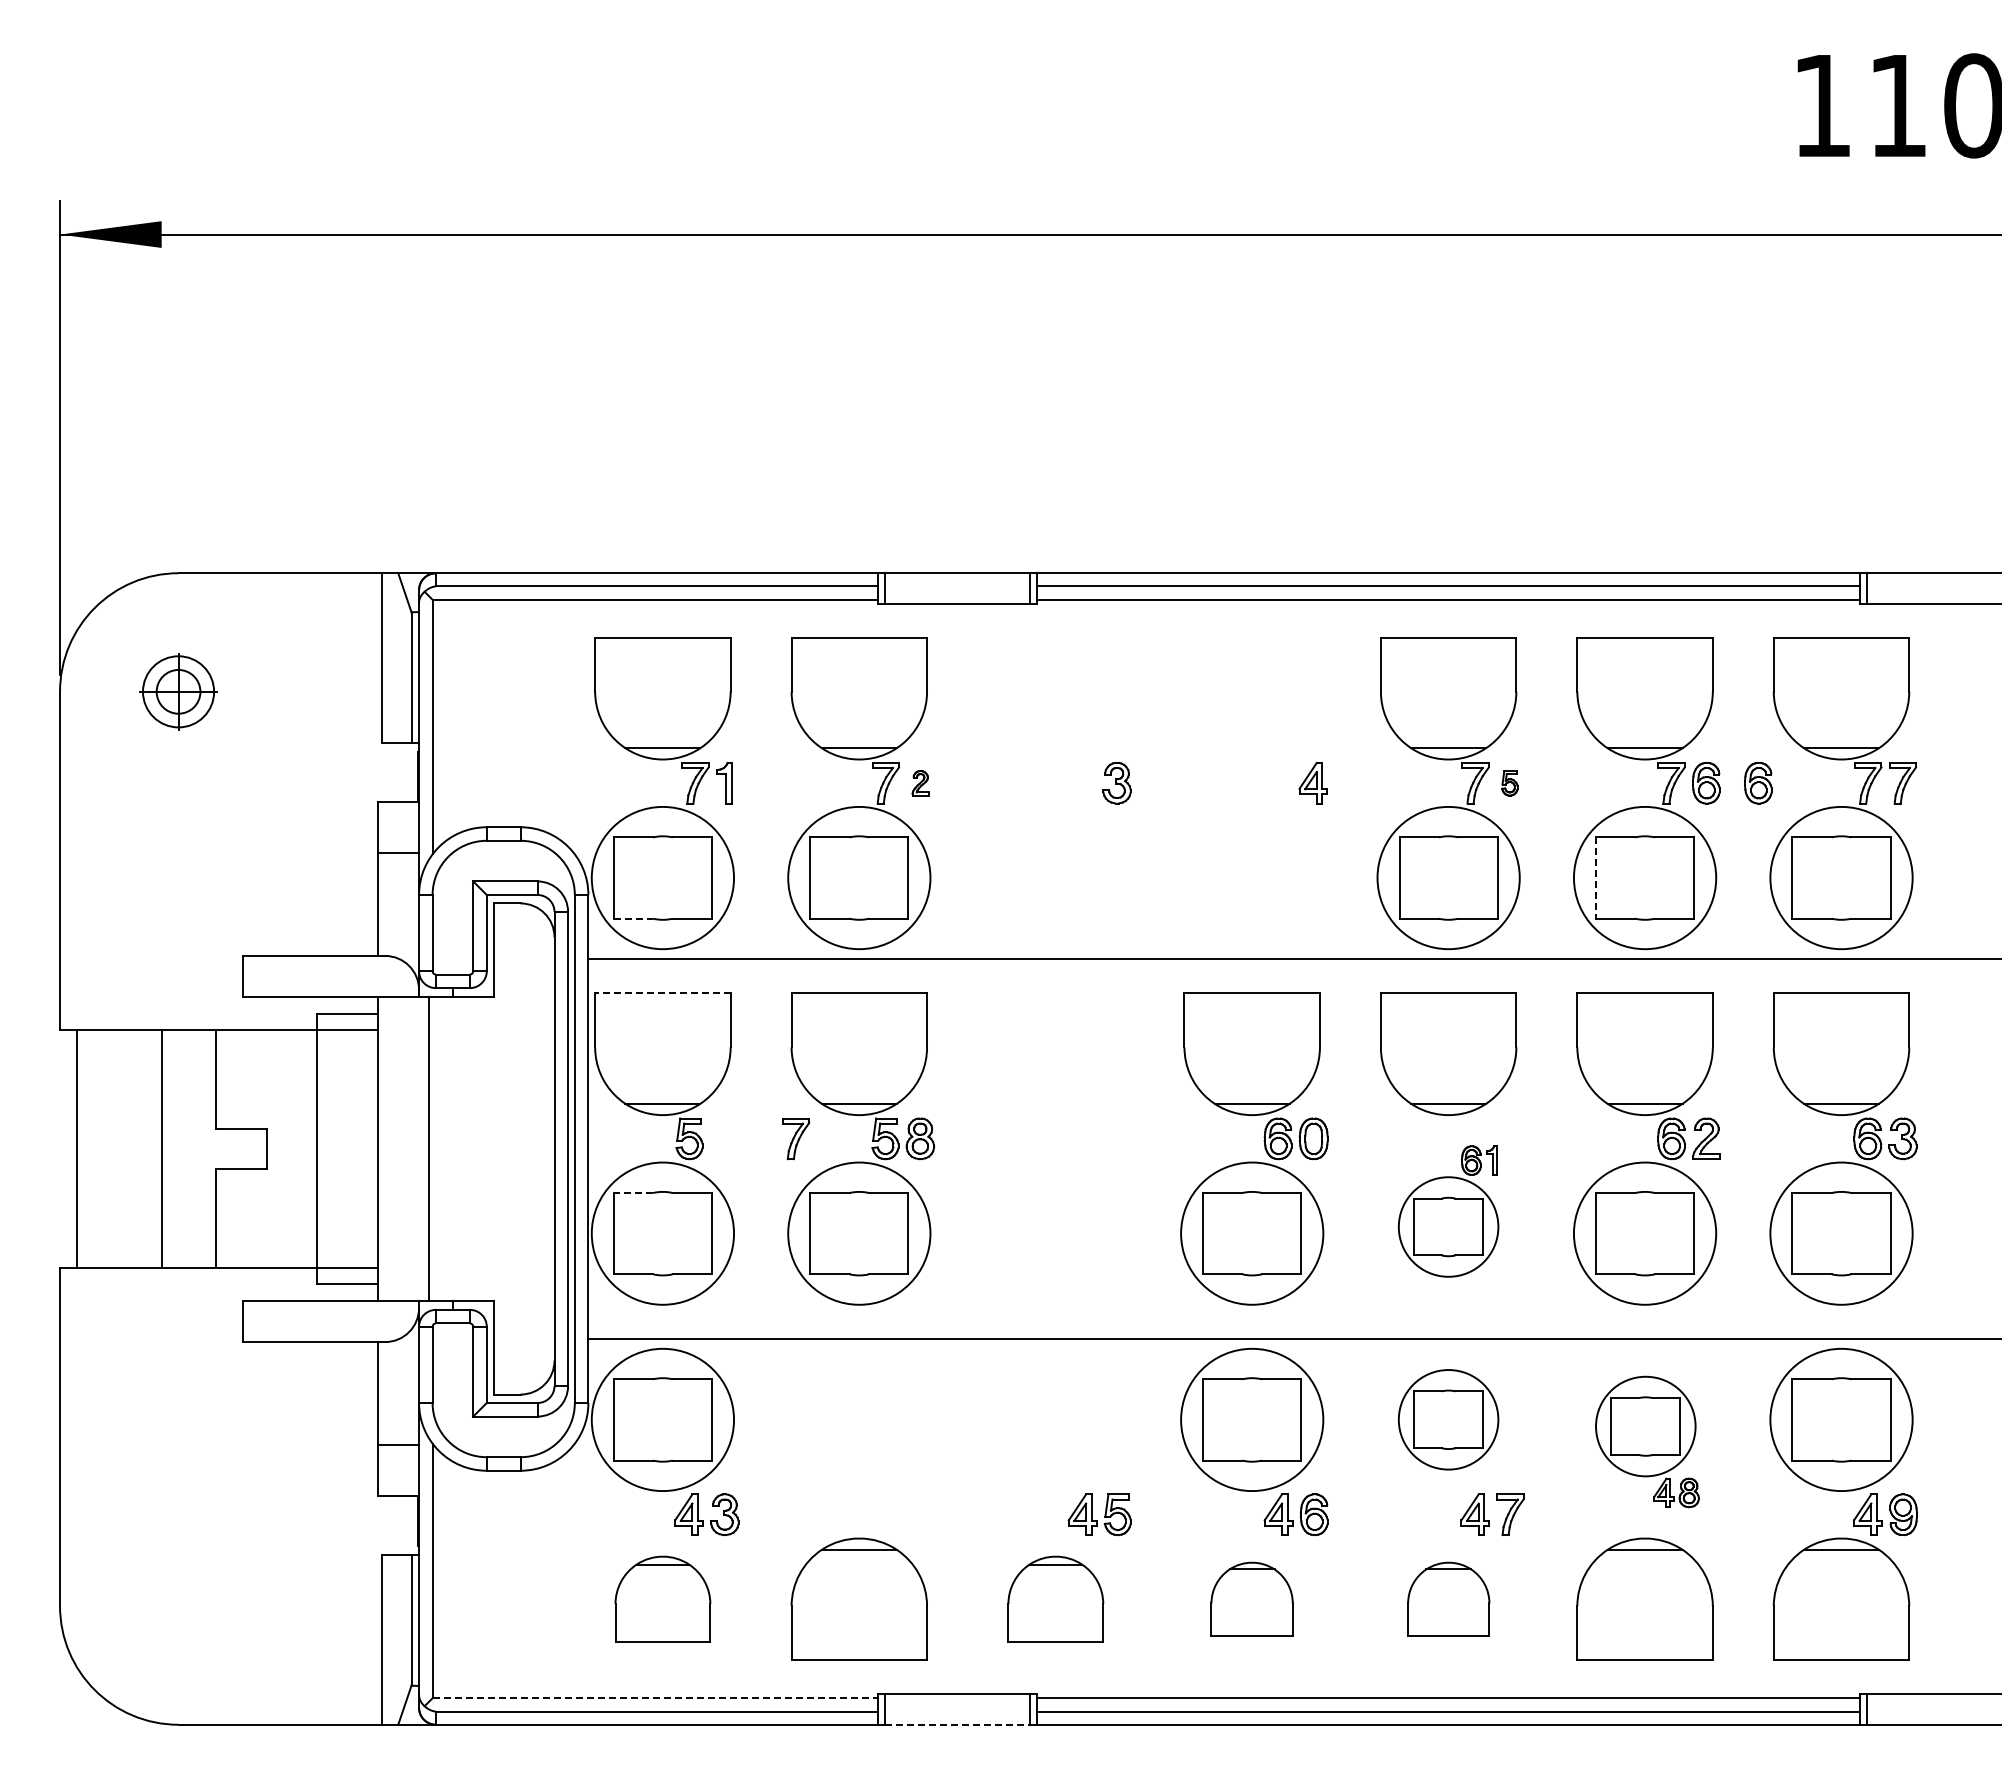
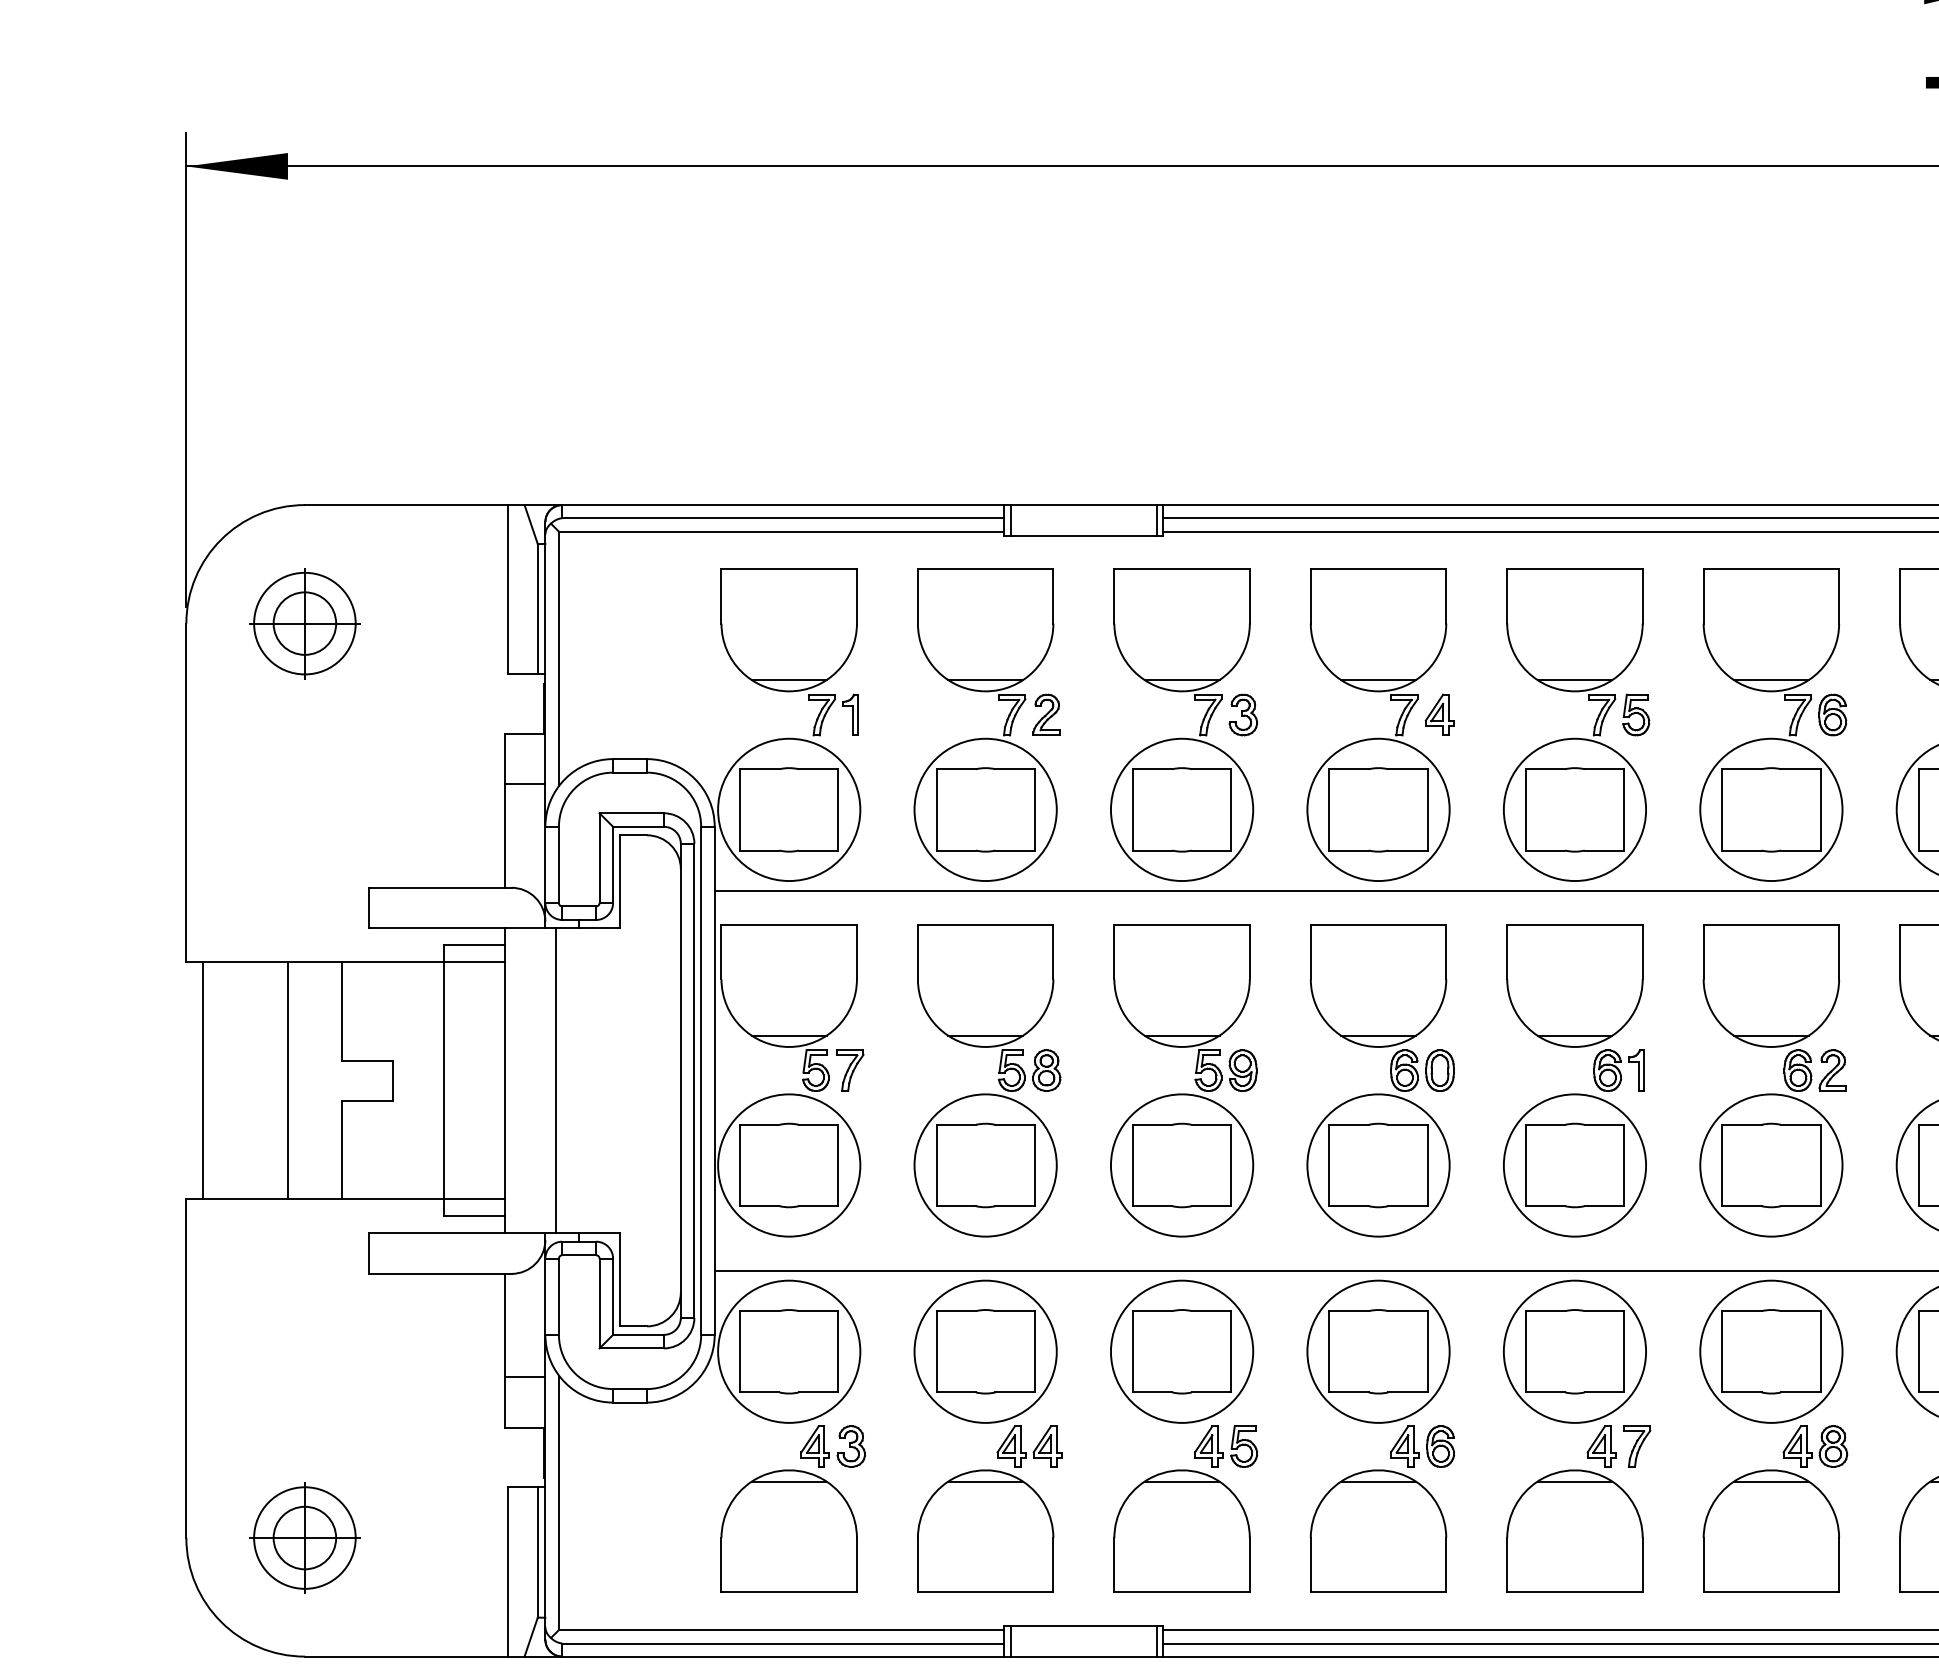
part: (178, 691) -> (304, 623), size x1.43
part: (1758, 782) -> (1884, 714), removed
part: (920, 783) -> (1046, 715), size x1.67
part: (1509, 783) -> (1635, 715), size x1.67
part: (1055, 806) -> (1181, 738), added
part: (1252, 806) -> (1378, 738), added
line: (1595, 878) -> (1721, 810), dashed -> solid
line: (633, 918) -> (759, 850), dashed -> solid
line: (662, 993) -> (788, 925), dashed -> solid
part: (796, 1139) -> (850, 1071), moved
part: (1068, 1148) -> (1194, 1080), added
line: (633, 1193) -> (759, 1125), dashed -> solid
part: (1448, 1211) -> (1574, 1143), size x1.43
part: (1055, 1419) -> (1181, 1351), added
part: (1448, 1419) -> (1574, 1351), size x1.43
part: (861, 1441) -> (987, 1373), added
part: (1647, 1441) -> (1773, 1373), size x1.43
part: (662, 1598) -> (788, 1530), size x1.43
part: (1055, 1598) -> (1181, 1530), size x1.43
part: (1251, 1598) -> (1377, 1530), size x1.67
part: (1448, 1598) -> (1574, 1530), size x1.67
part: (178, 1605) -> (304, 1537), added
line: (655, 1698) -> (781, 1630), dashed -> solid
line: (957, 1724) -> (1083, 1656), dashed -> solid

